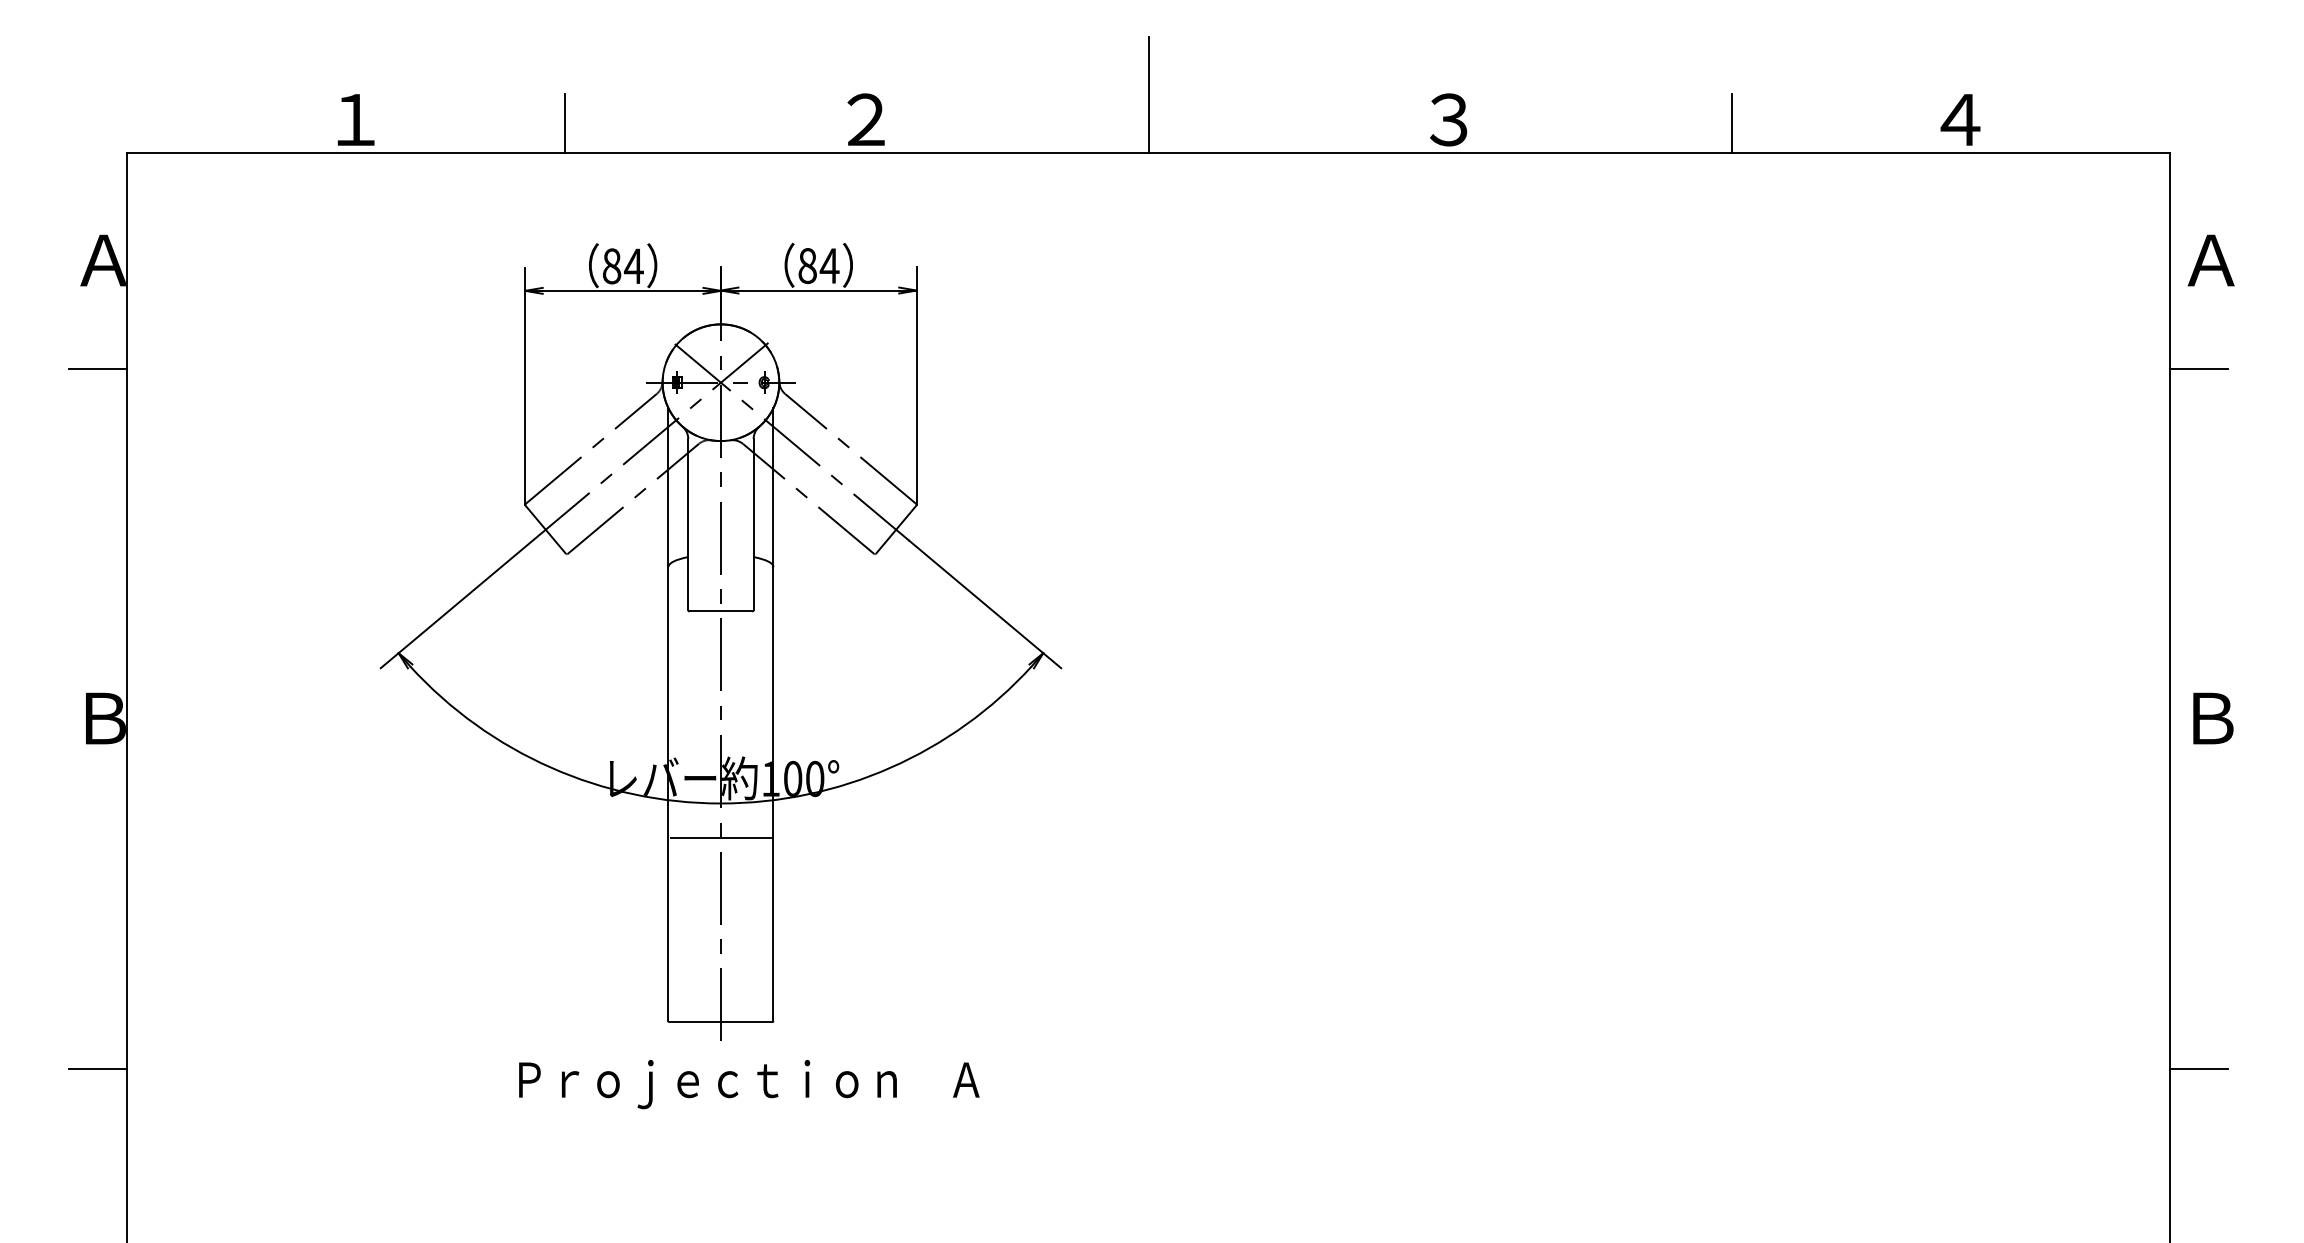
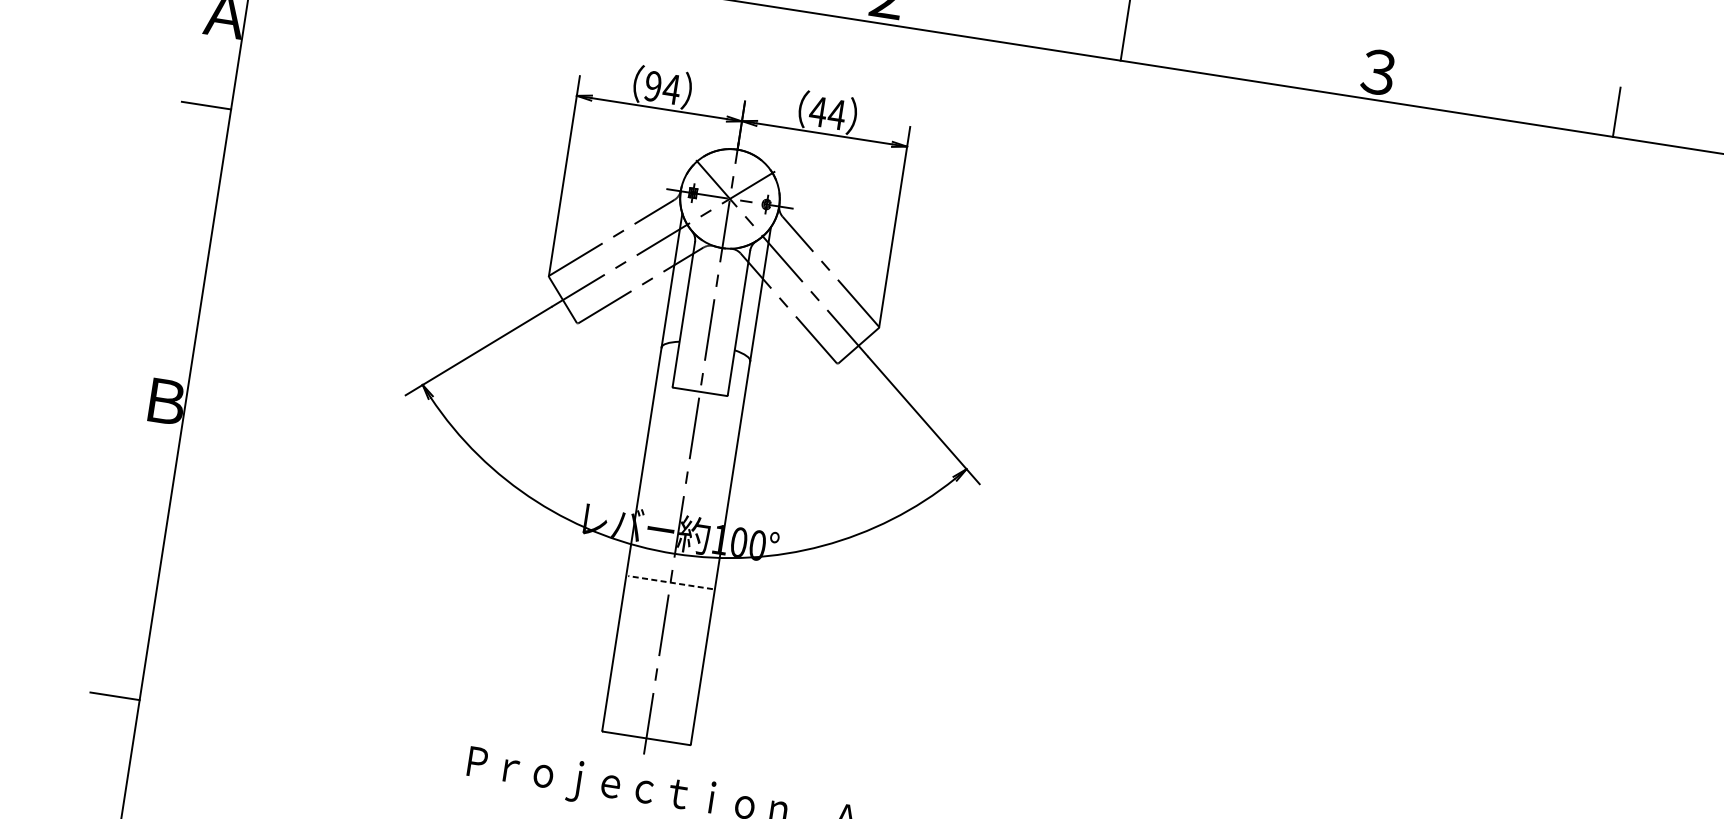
text: (611, 266) -> (652, 86), 84 -> 94
text: (807, 266) -> (818, 112), 84 -> 44
line: (720, 837) -> (670, 582), solid -> dashed

